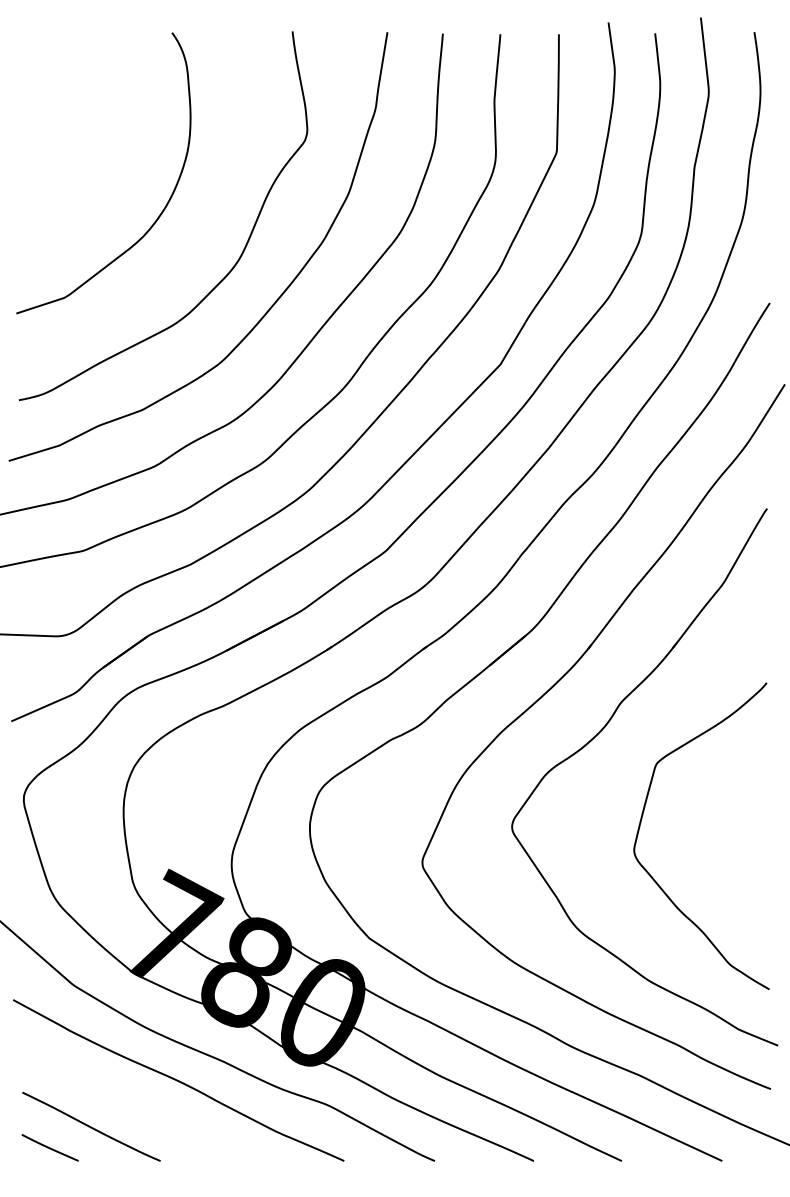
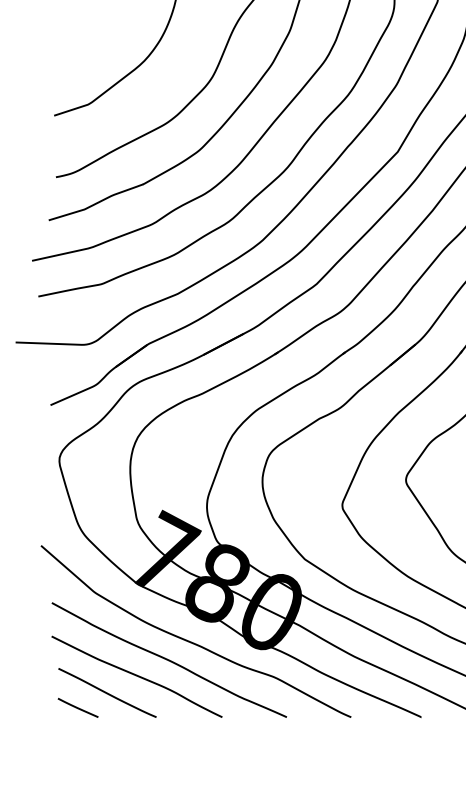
curve: (132, 1103) -> (136, 676), added

